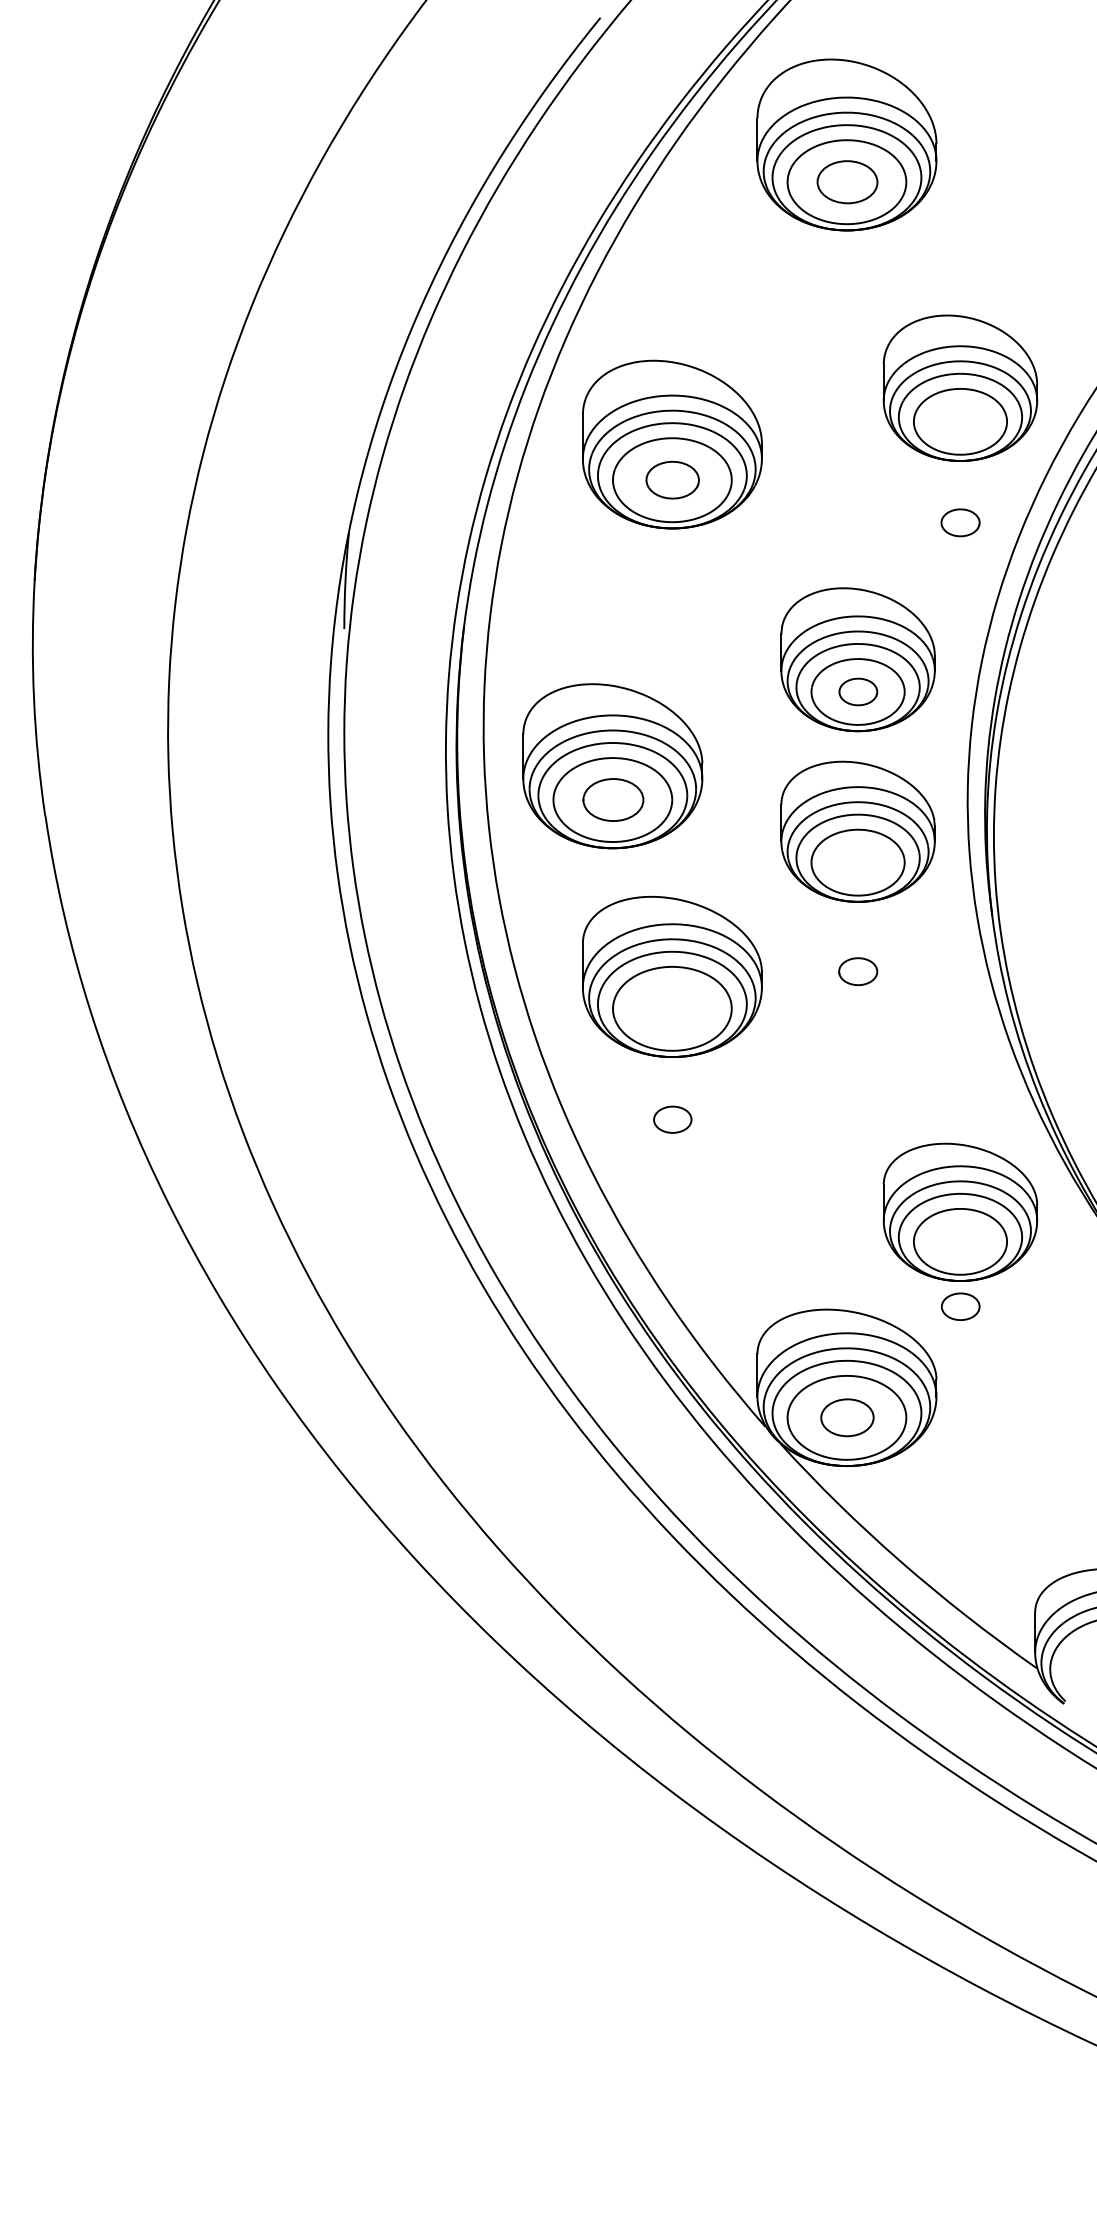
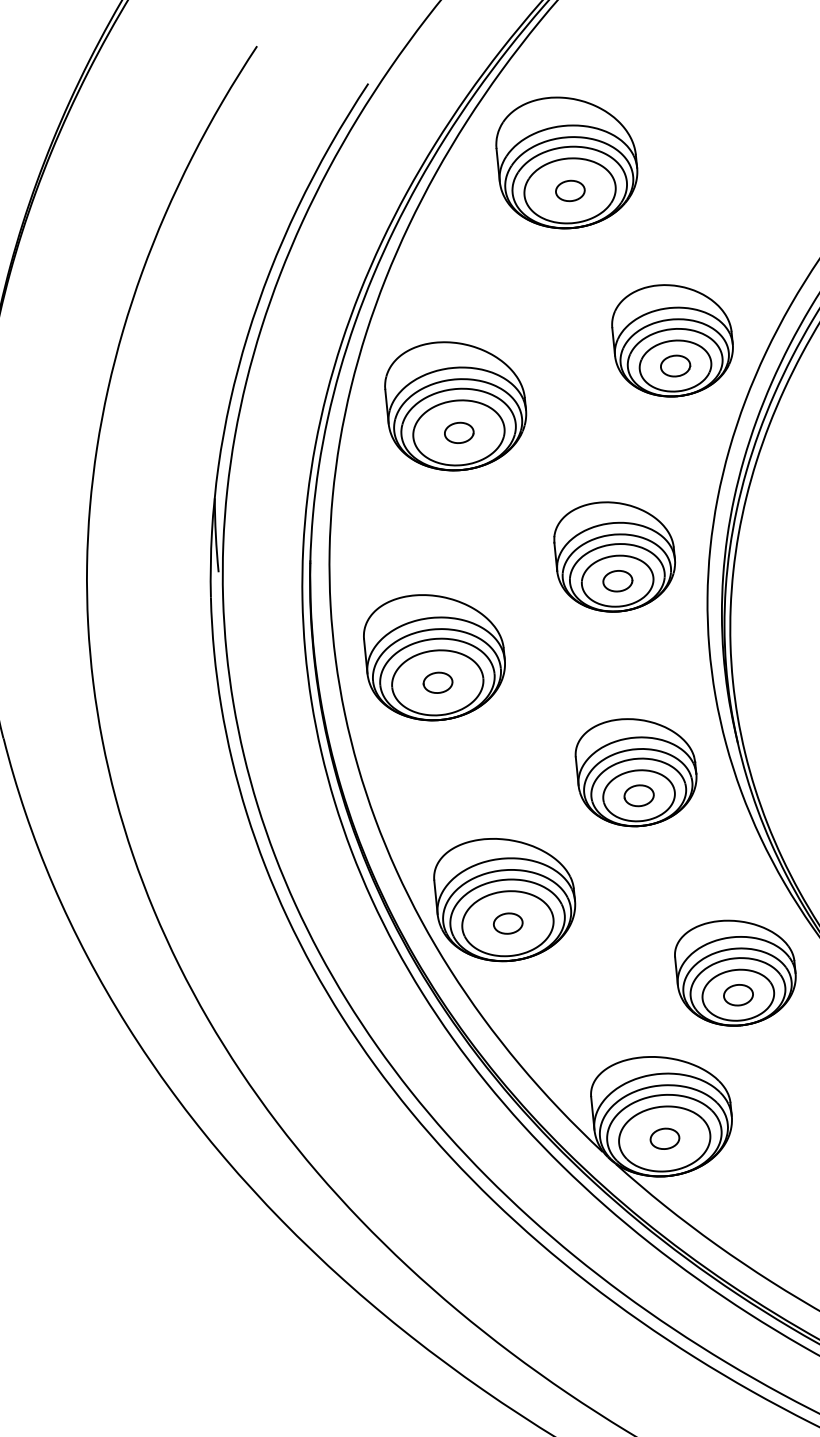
part: (846, 182) -> (569, 191), size x0.62
part: (672, 480) -> (459, 433), size x0.71
part: (960, 522) -> (675, 365), moved
part: (612, 799) -> (437, 682), size x0.62
part: (857, 831) -> (636, 771), moved
part: (672, 976) -> (505, 898), moved
part: (960, 1306) -> (738, 994), moved
part: (846, 1417) -> (664, 1138), size x0.71

